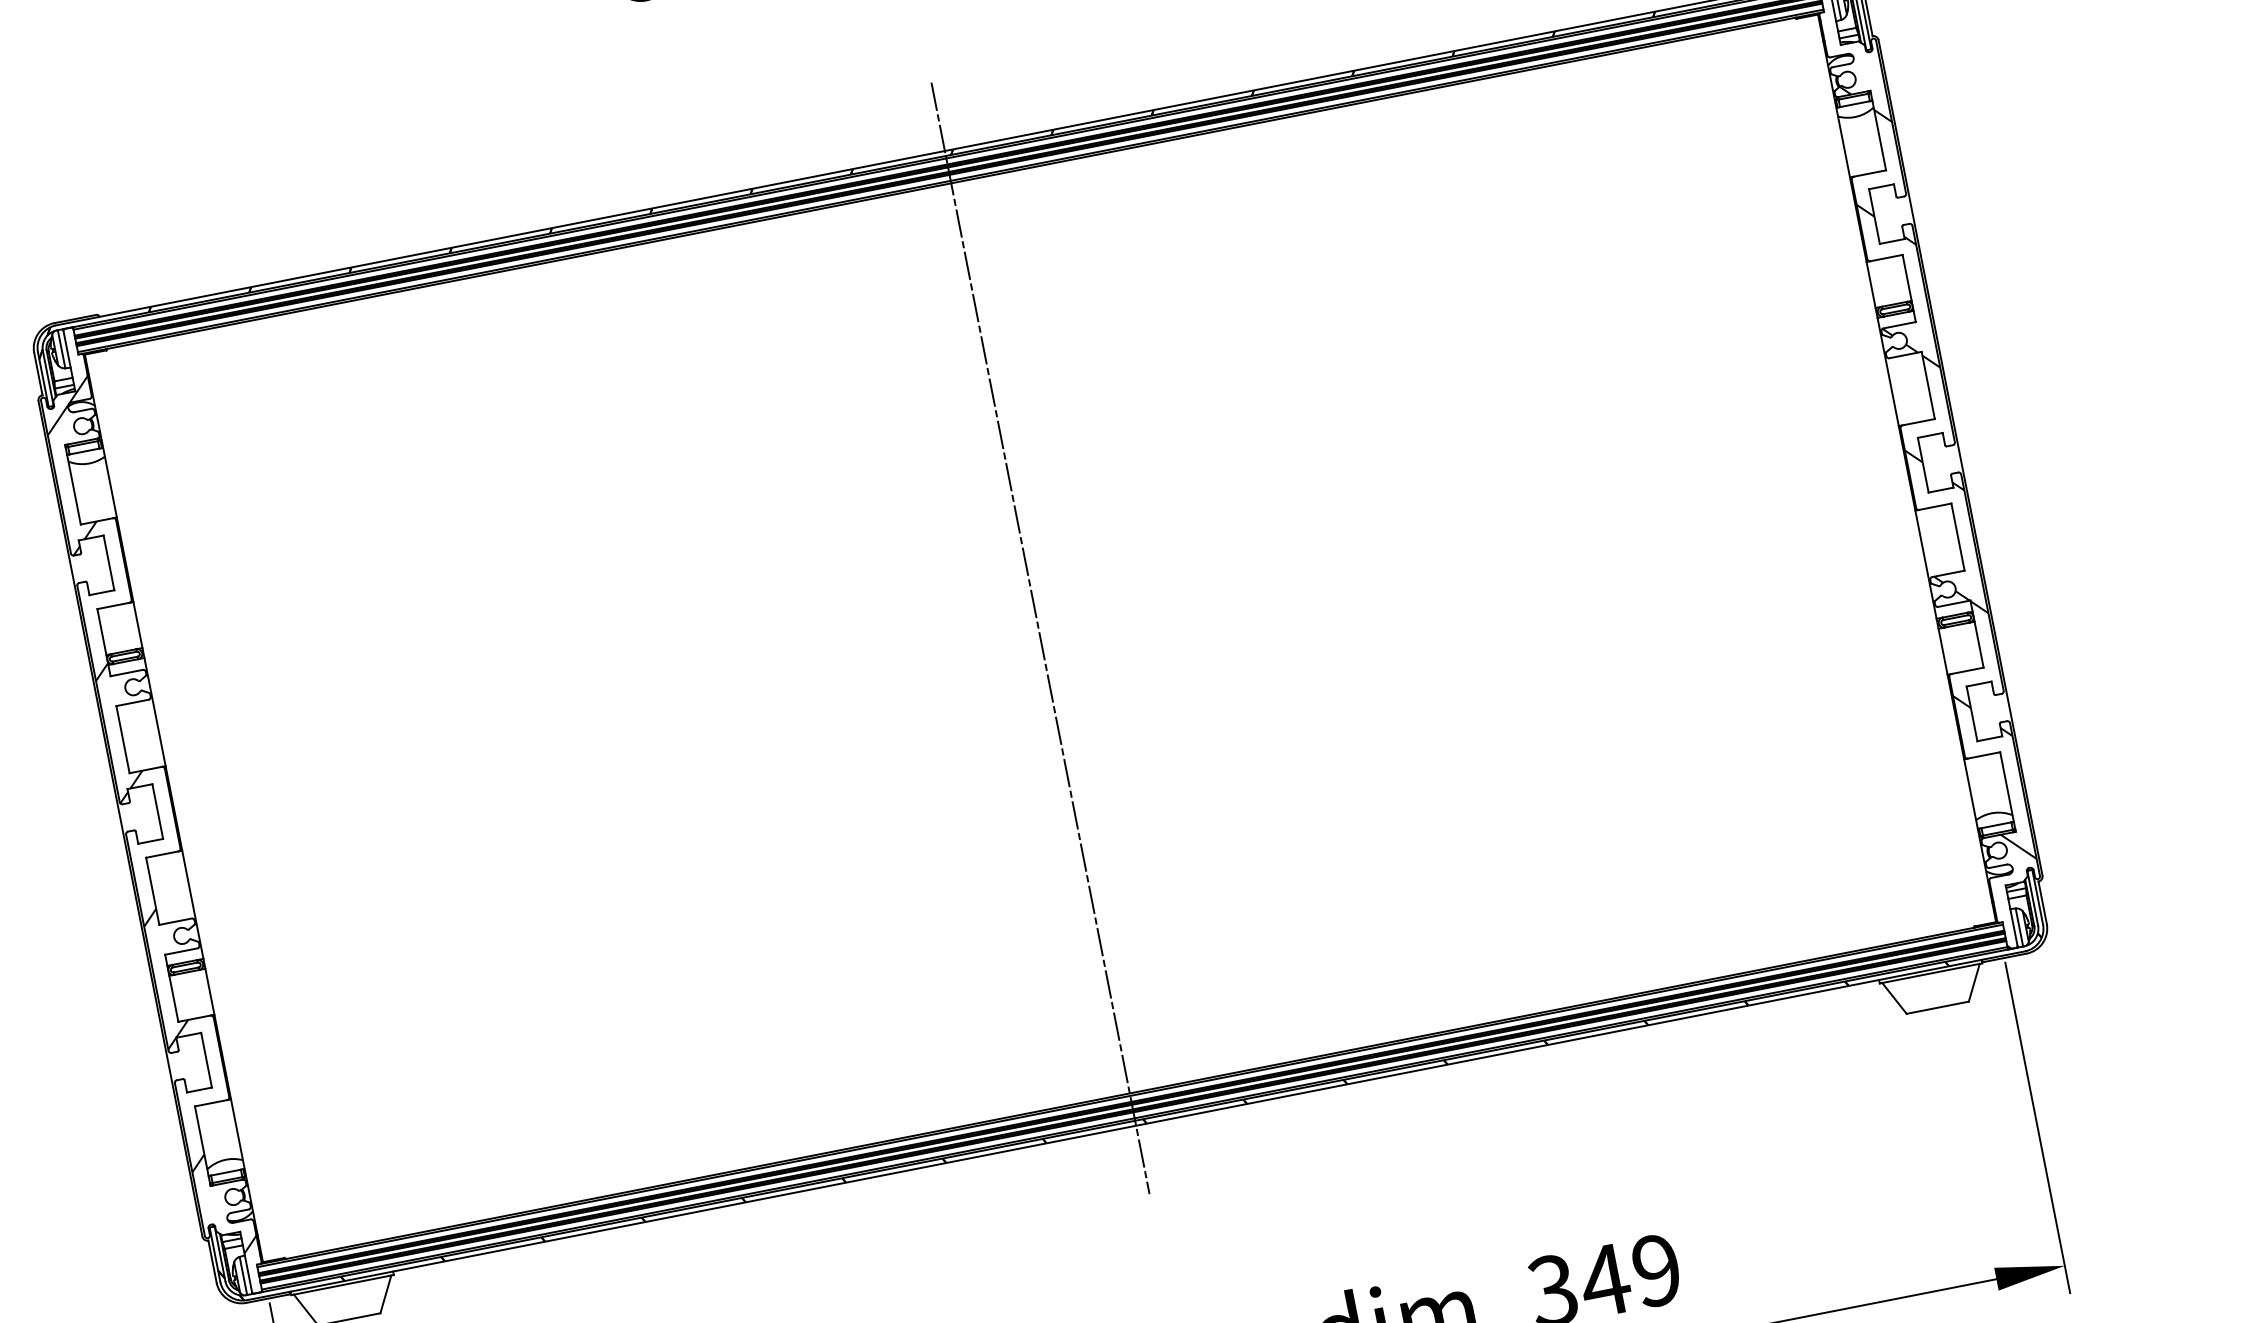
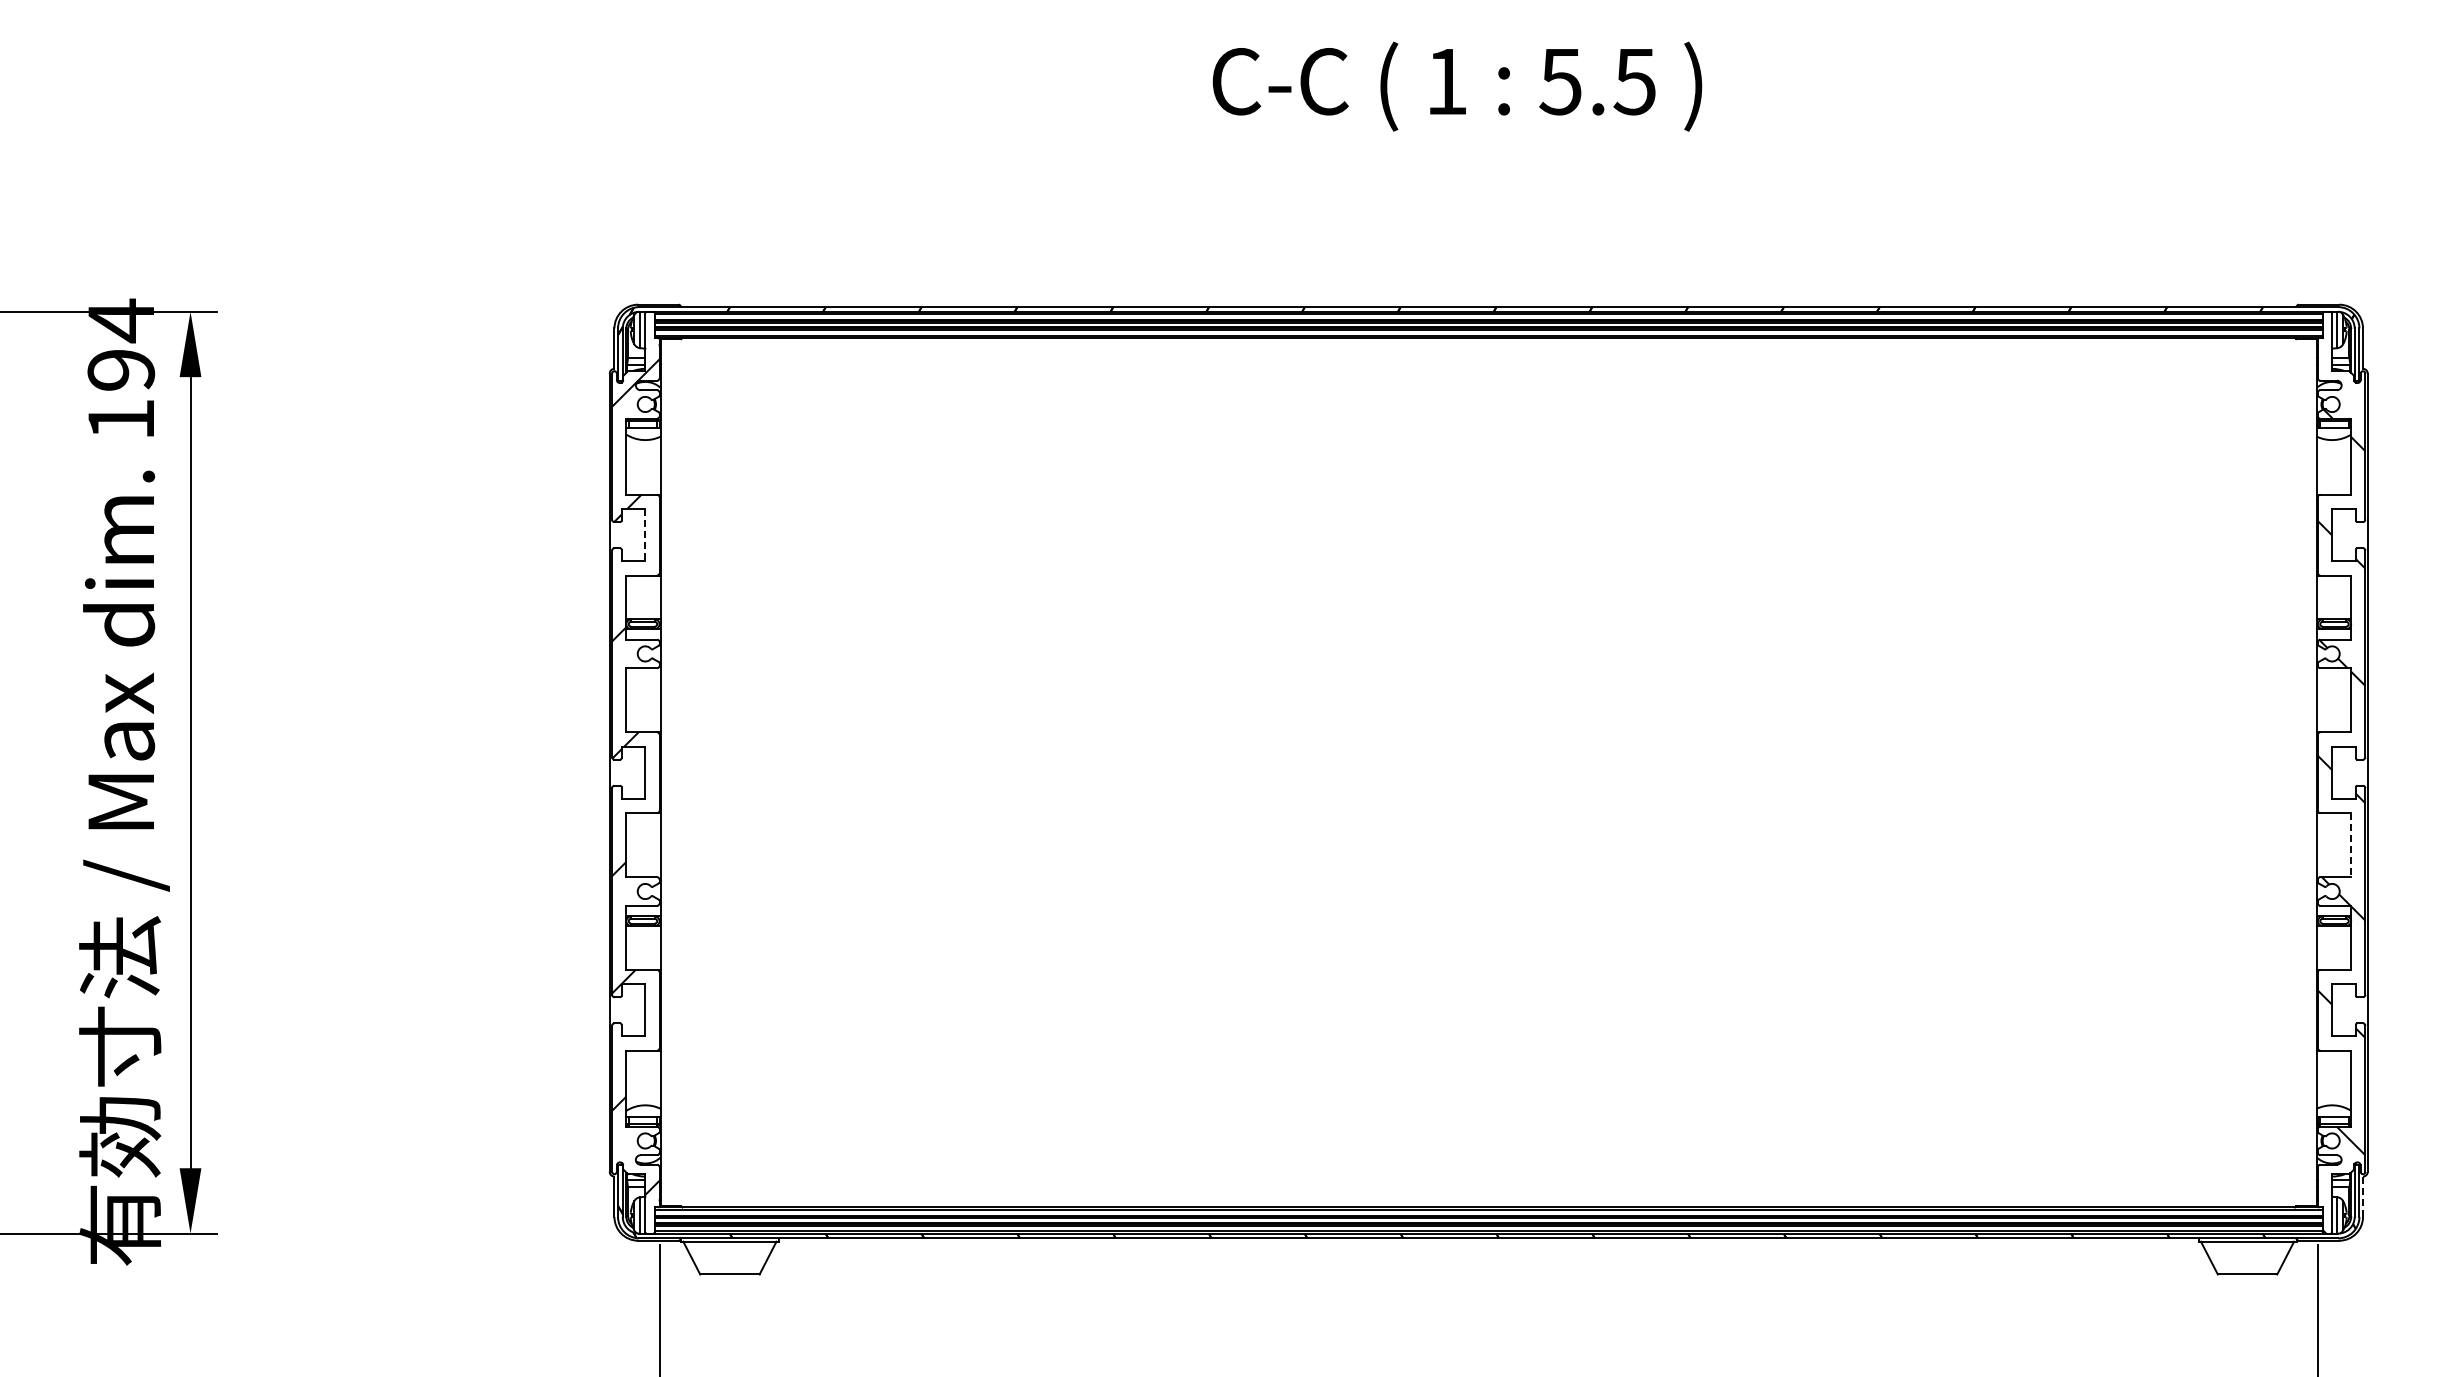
line: (1958, 537) -> (2351, 845), solid -> dashed
line: (109, 563) -> (645, 535), solid -> dashed
line: (1040, 638) -> (1488, 772), removed
line: (2043, 902) -> (2363, 1196), solid -> dashed

